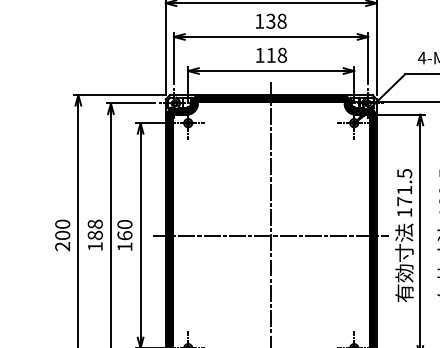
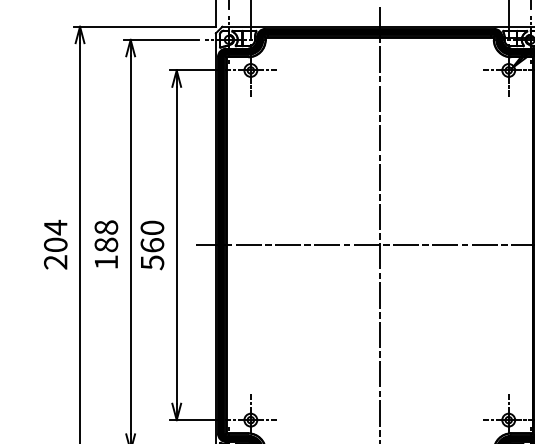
text: (62, 224) -> (55, 227), 200 -> 204
text: (124, 246) -> (151, 262), 160 -> 560

